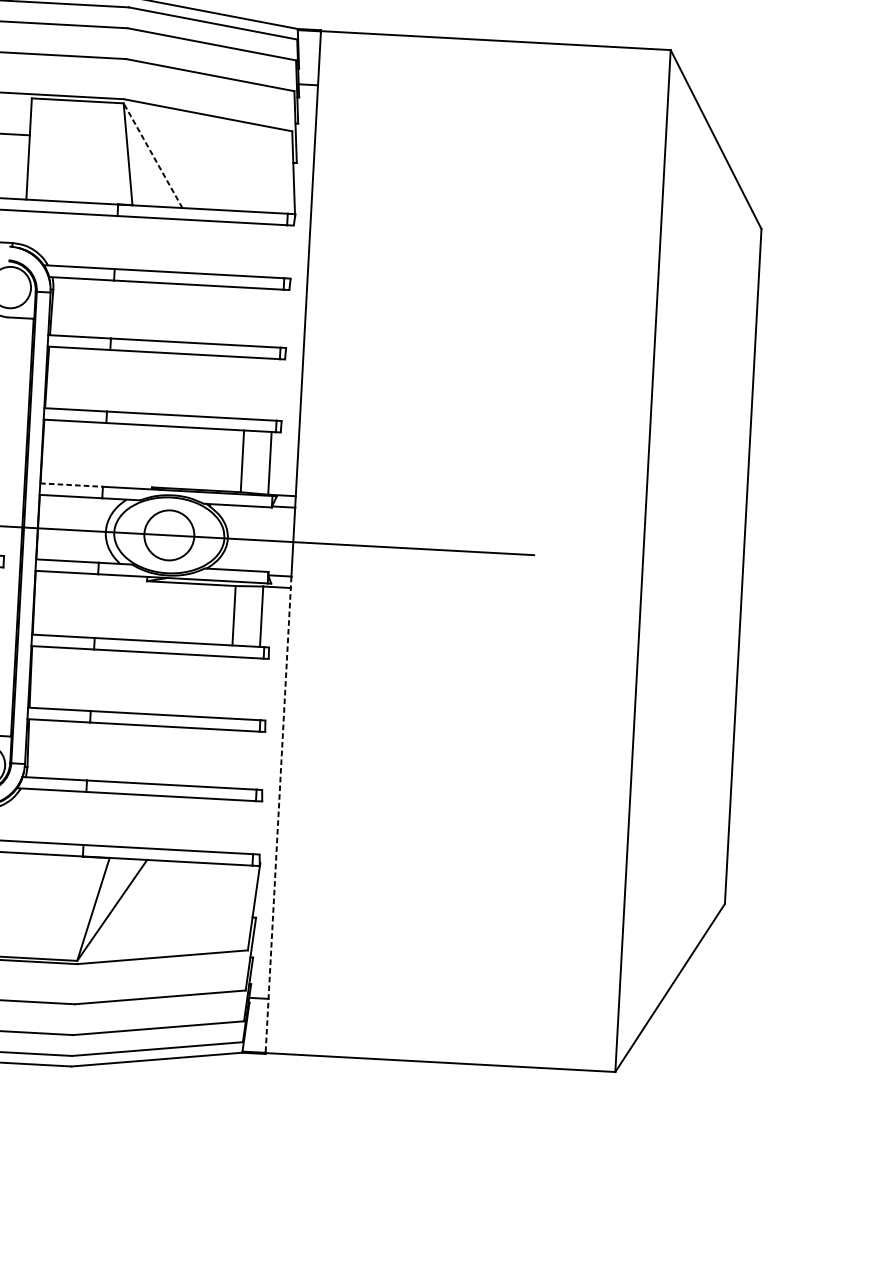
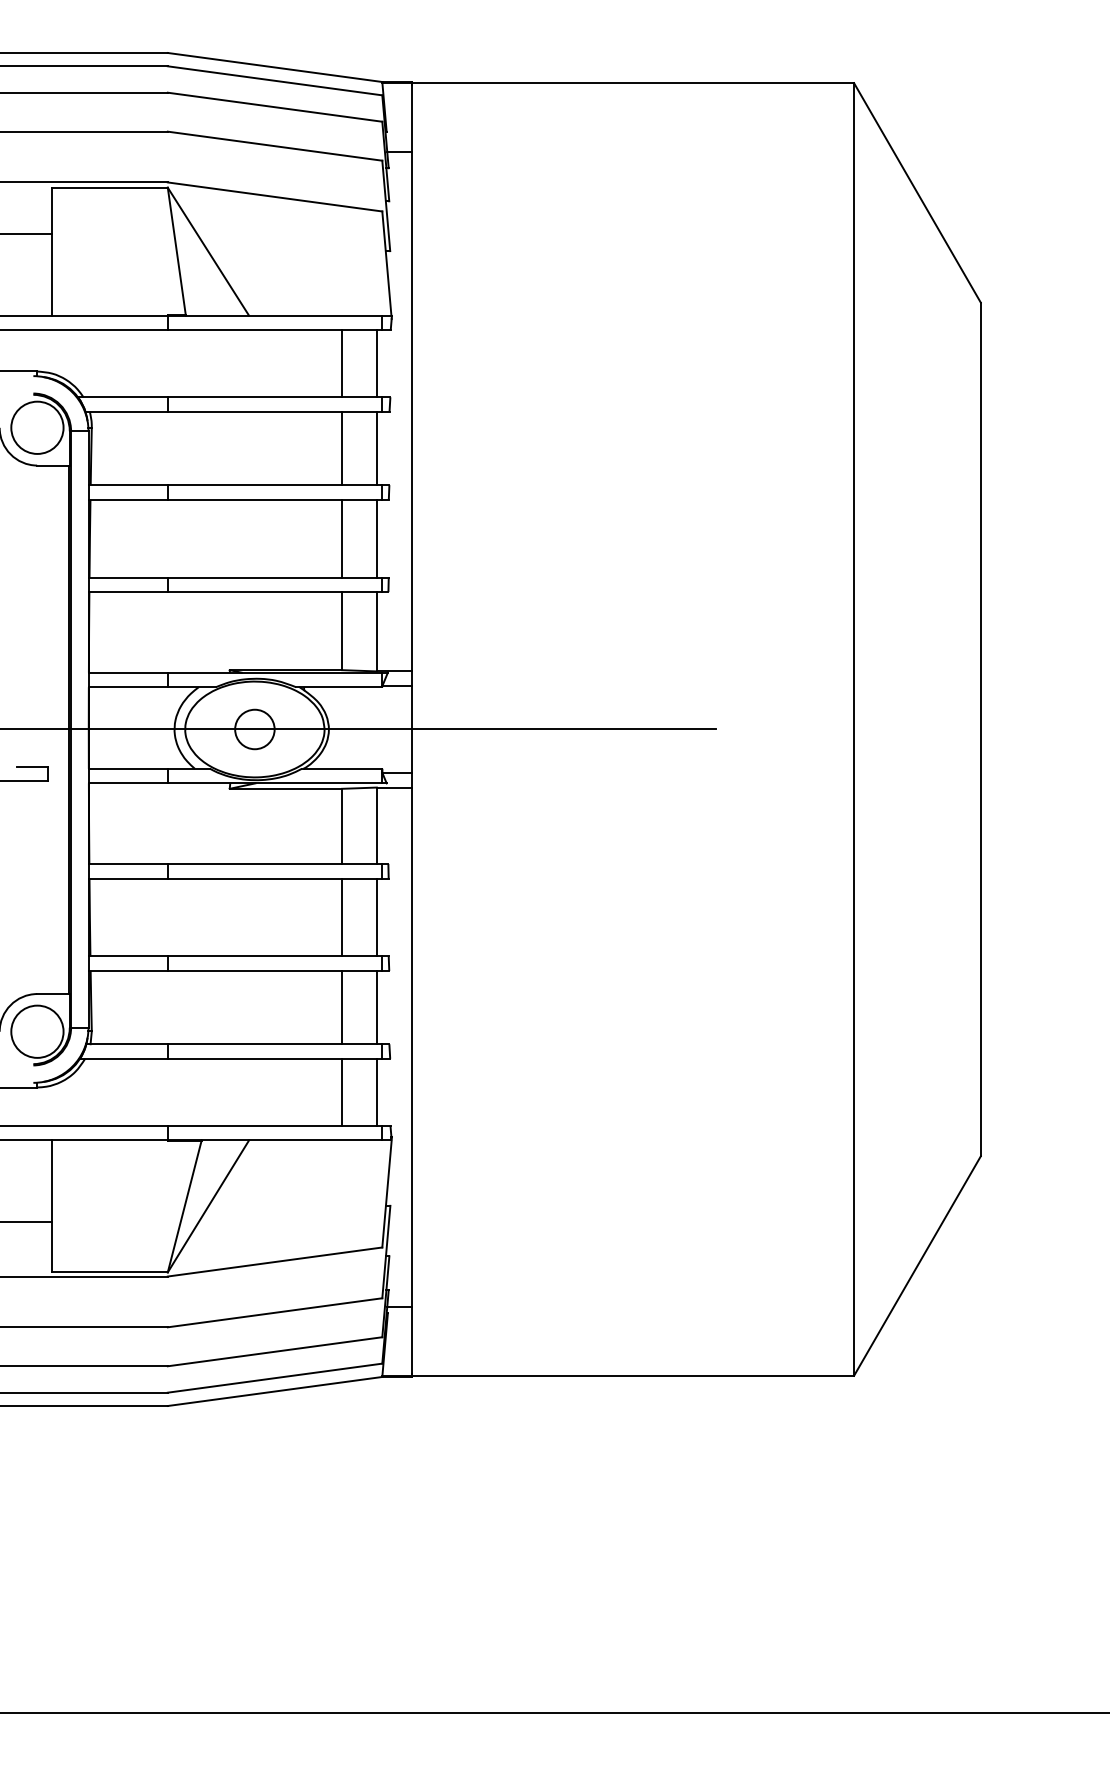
line: (153, 155) -> (208, 251), dashed -> solid
line: (254, 249) -> (342, 363), added
line: (281, 251) -> (376, 363), added
line: (250, 317) -> (342, 448), added
line: (277, 318) -> (376, 448), added
line: (246, 388) -> (342, 538), added
line: (273, 389) -> (376, 538), added
line: (71, 484) -> (128, 672), dashed -> solid
circle: (169, 535) -> (254, 729), size x0.62
line: (230, 687) -> (342, 917), added
line: (257, 689) -> (376, 917), added
line: (226, 758) -> (342, 1007), added
line: (253, 760) -> (376, 1007), added
line: (278, 814) -> (411, 1073), dashed -> solid
line: (223, 825) -> (342, 1091), added
line: (249, 826) -> (376, 1091), added

